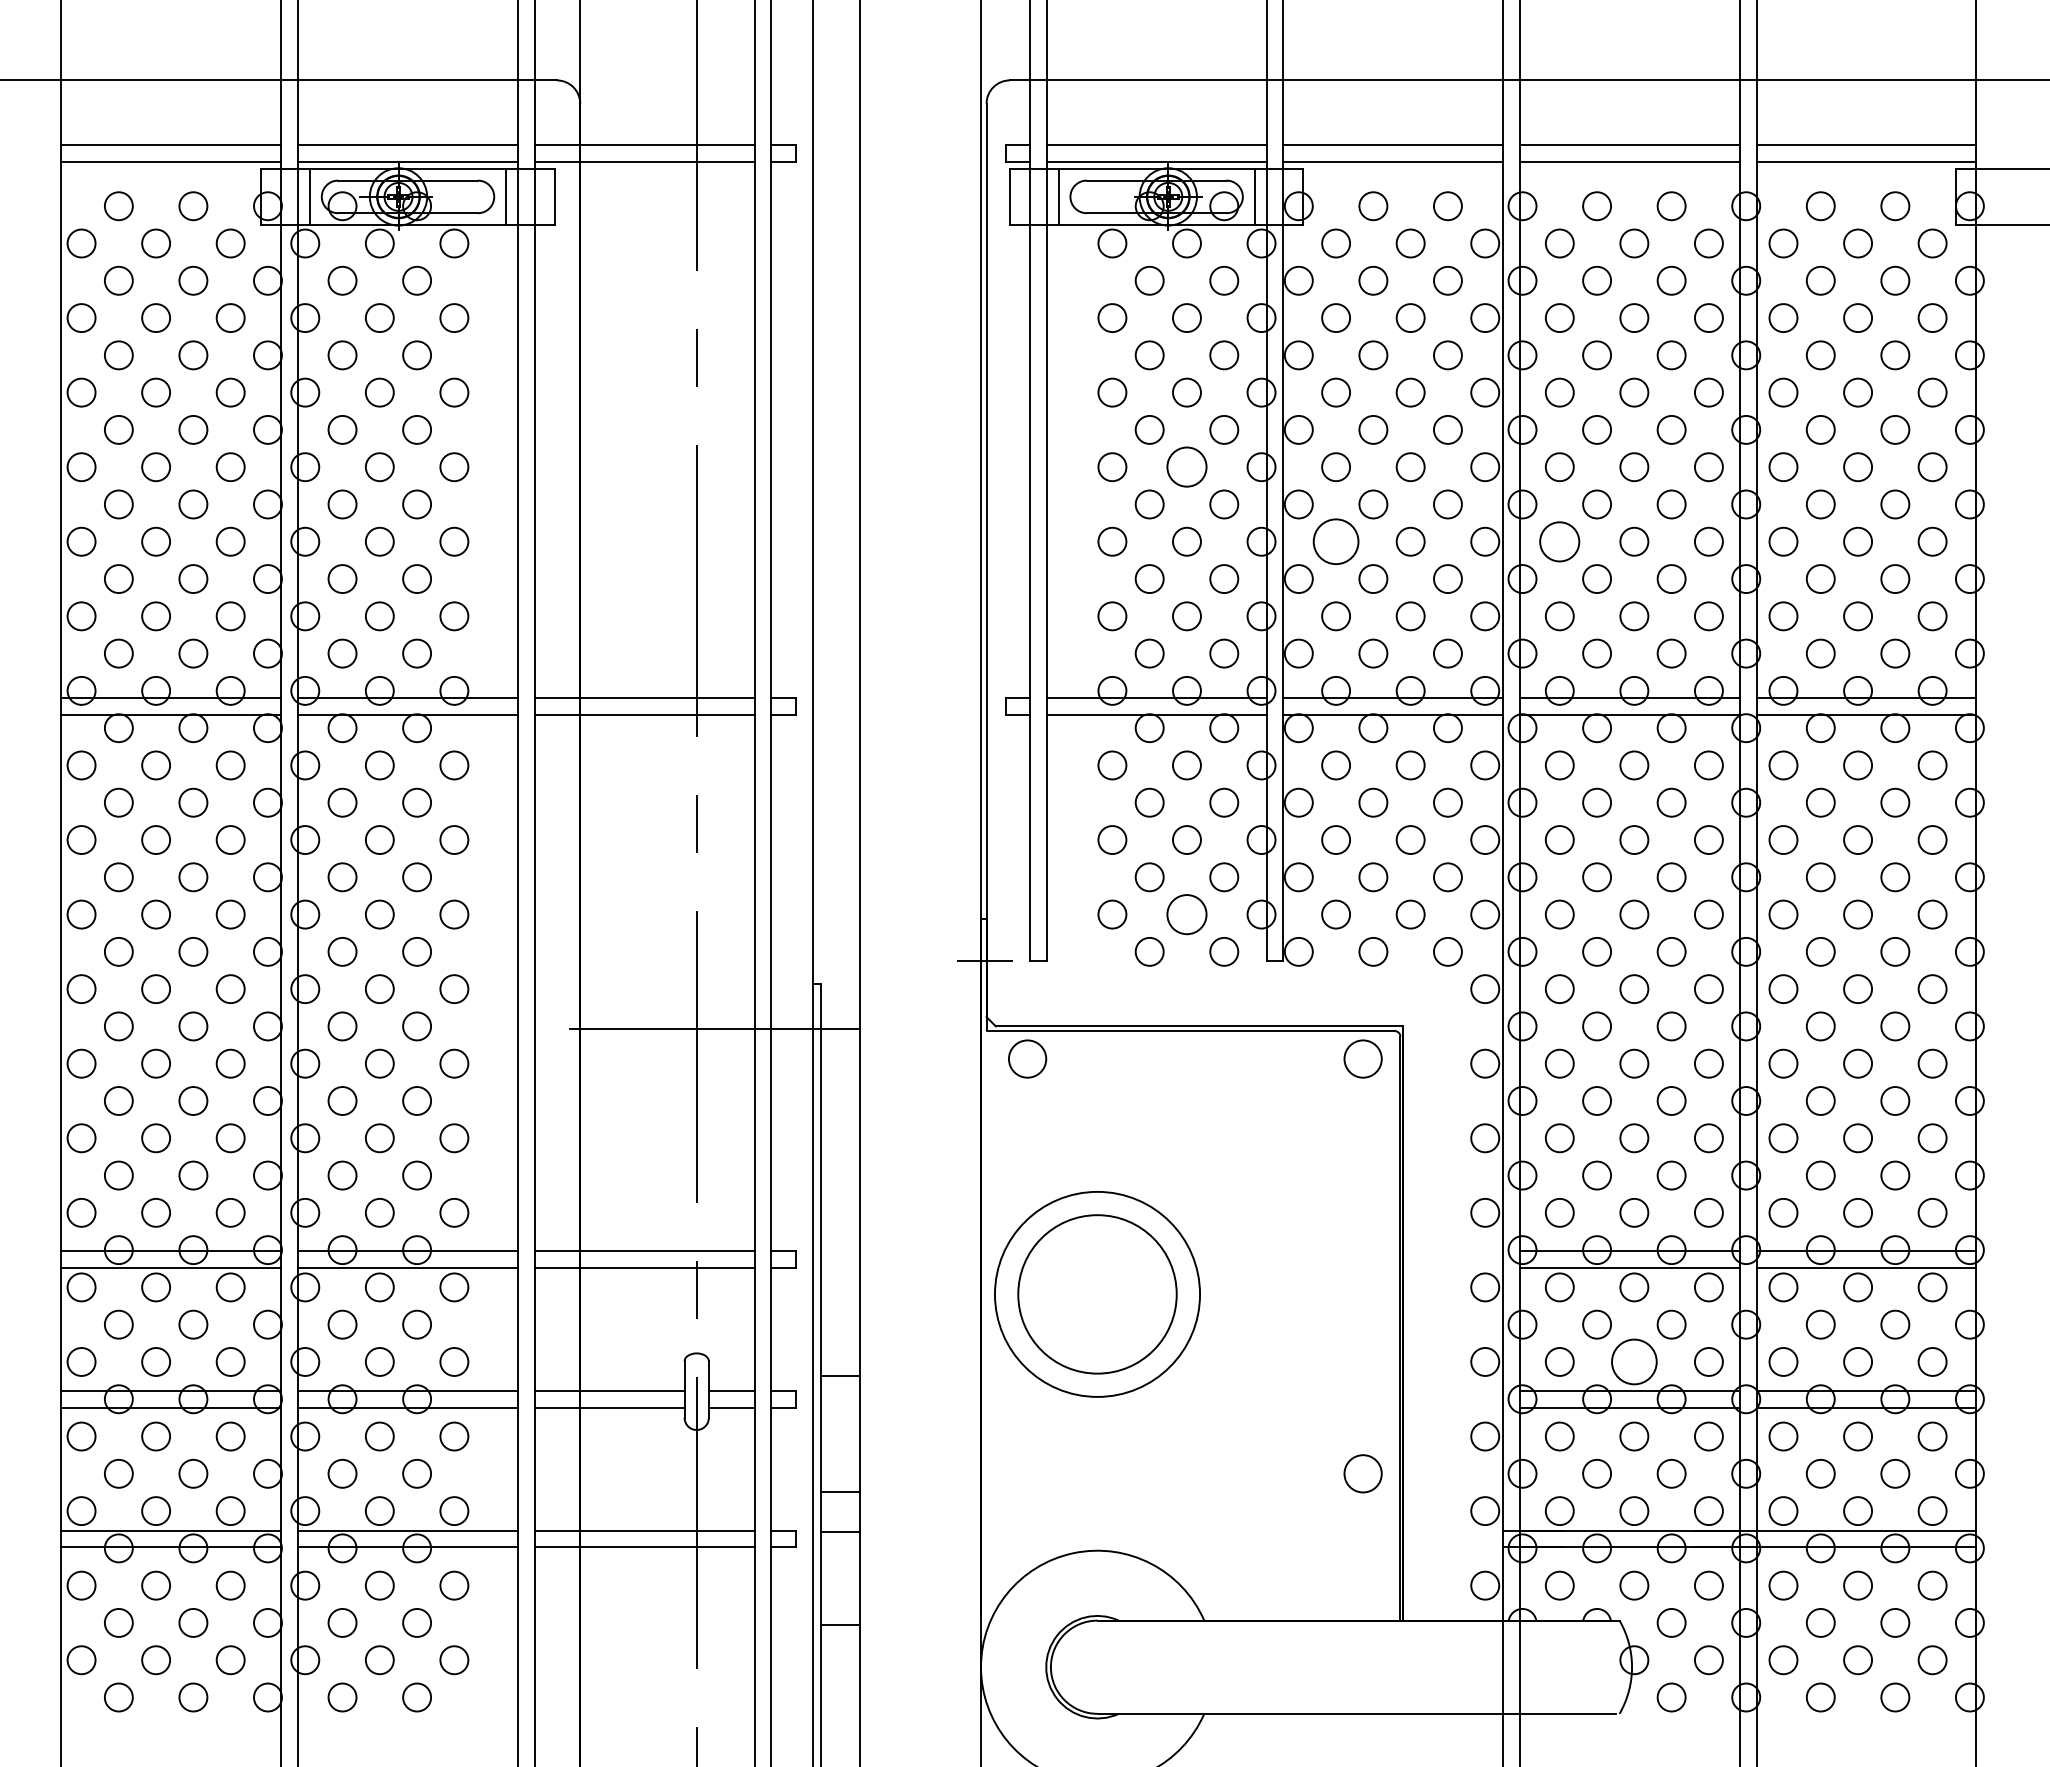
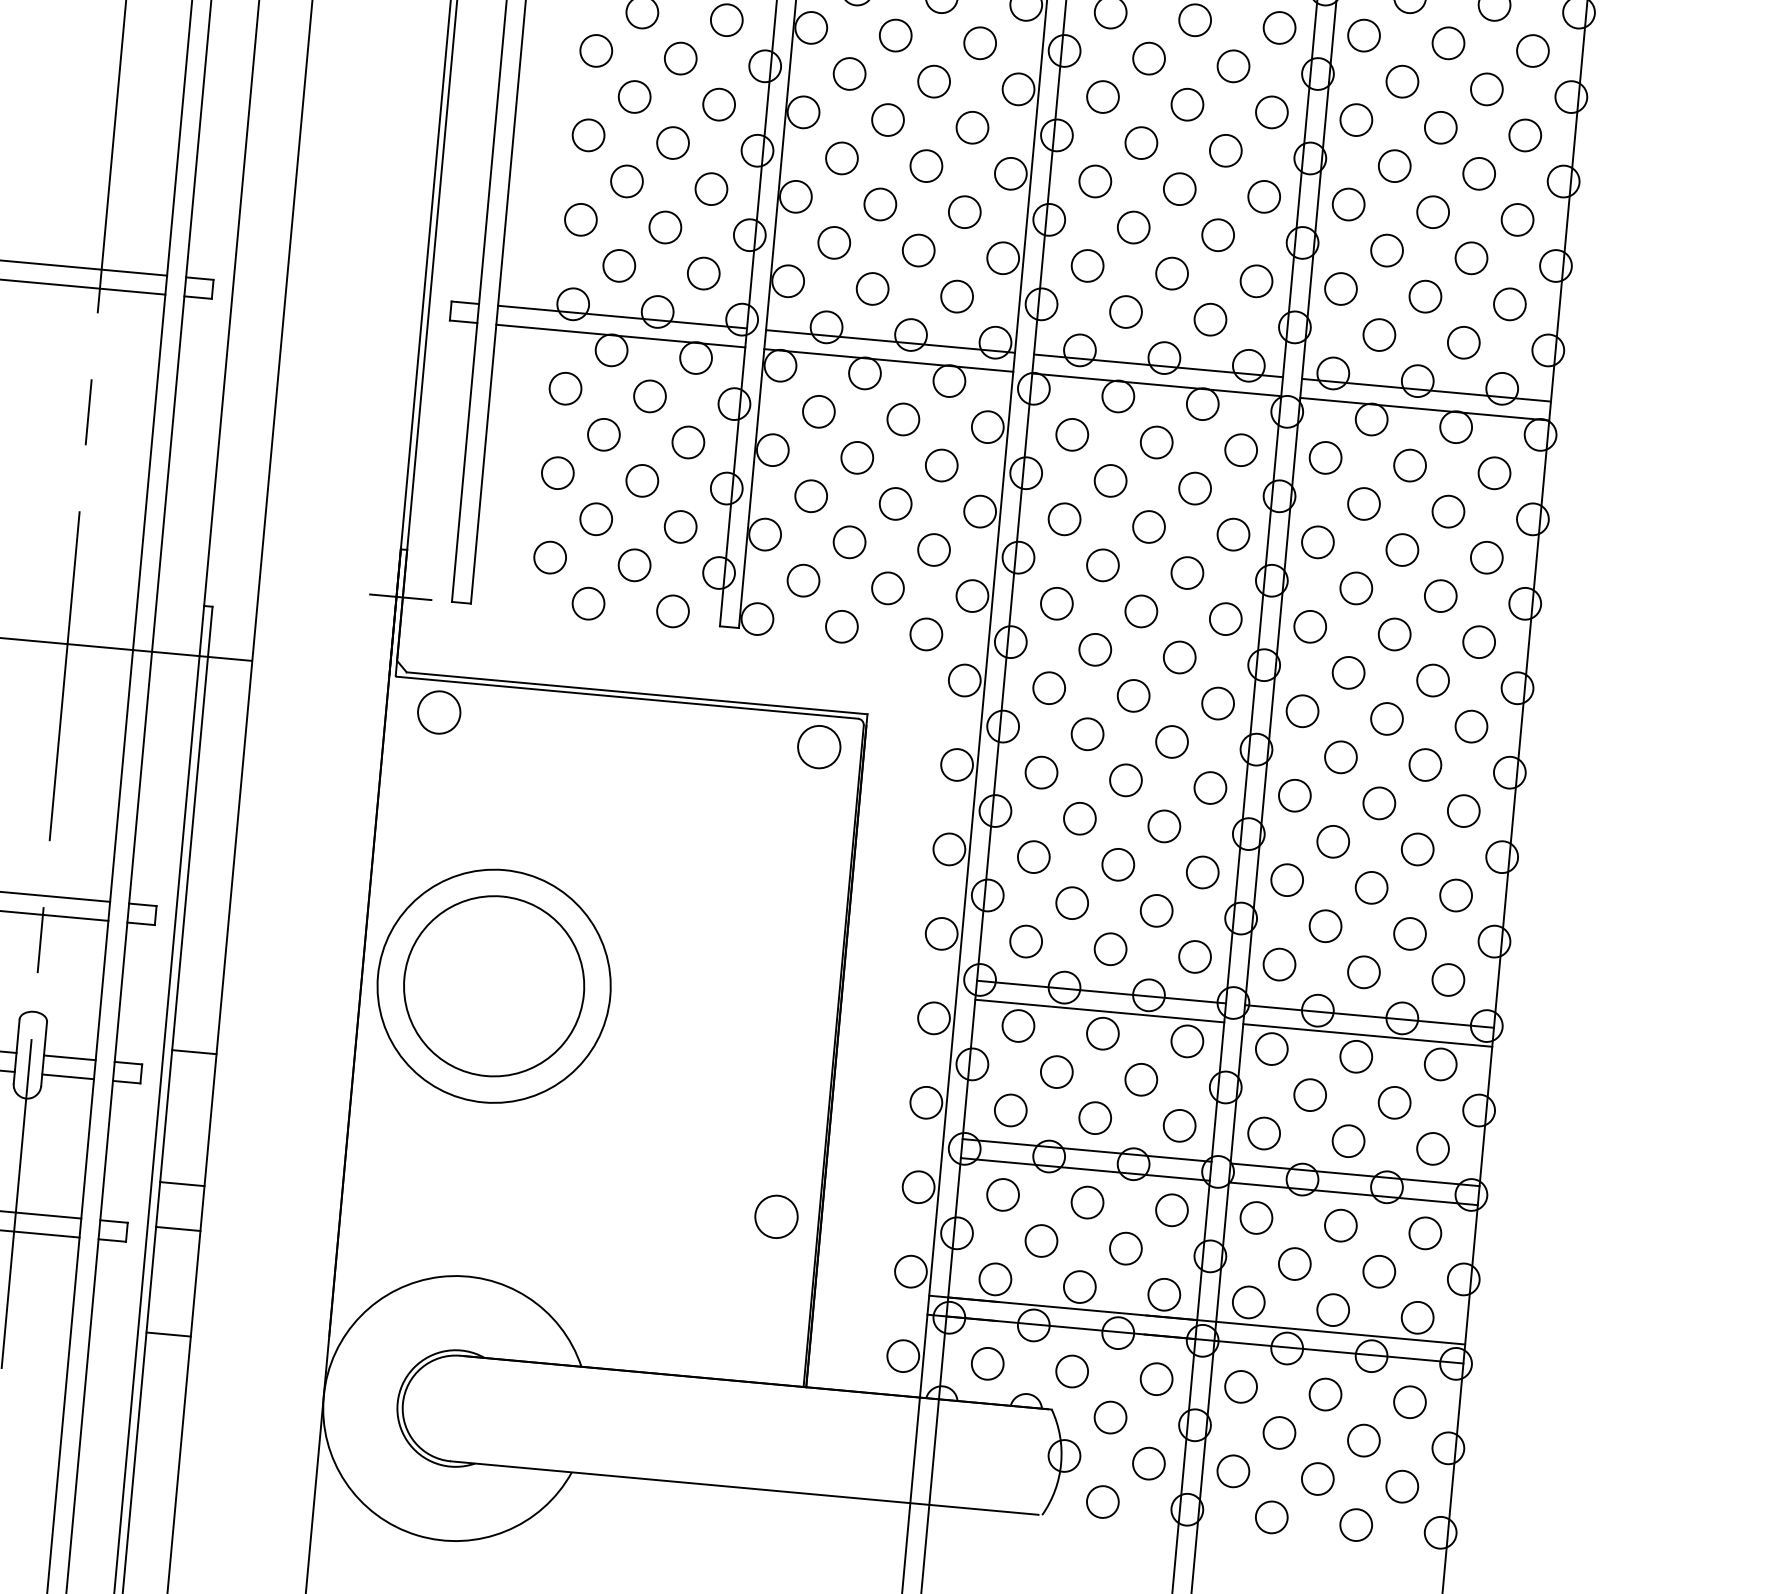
circle: (1186, 467) -> (680, 58), size x0.71
circle: (1336, 541) -> (842, 158), size x0.62
circle: (1559, 541) -> (1095, 181), size x0.71
circle: (1186, 914) -> (634, 565), size x0.71
circle: (1634, 1361) -> (1095, 1117), size x0.62

